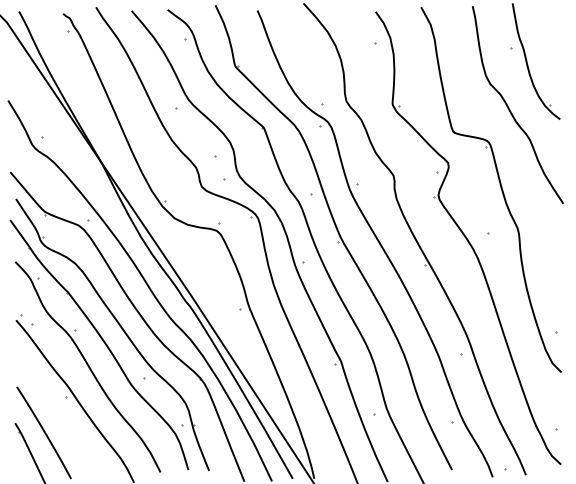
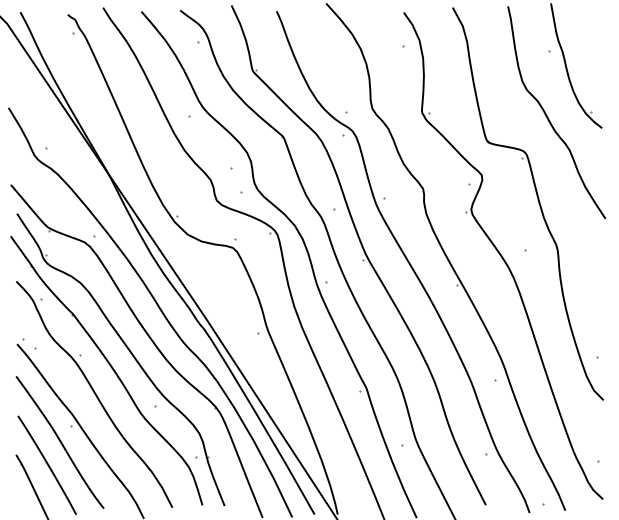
curve: (55, 410) -> (59, 441), added

